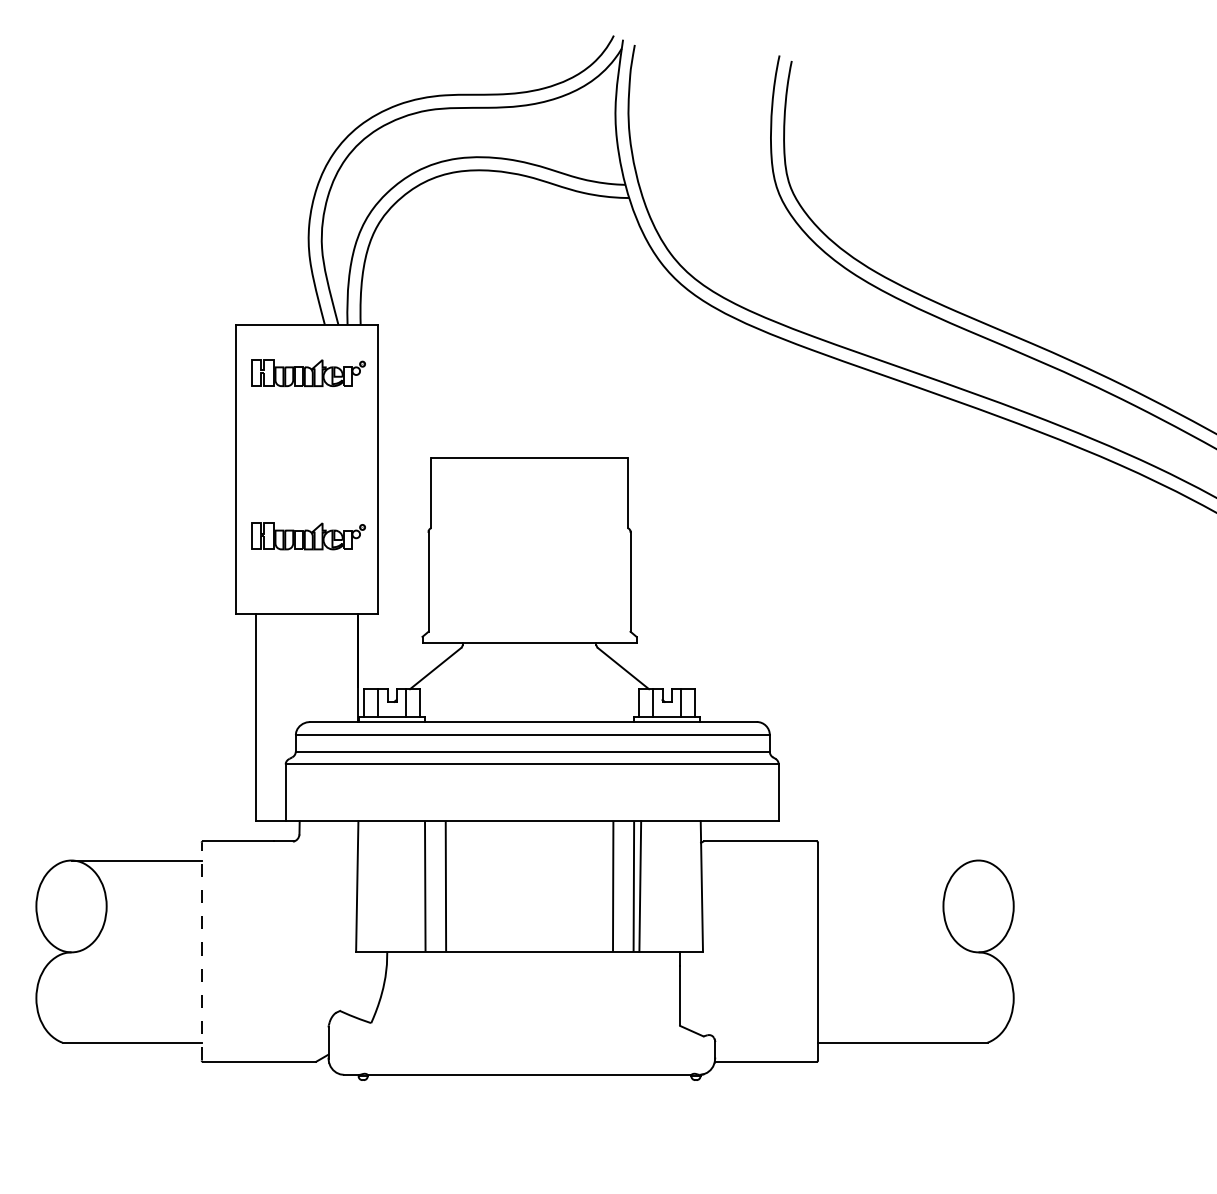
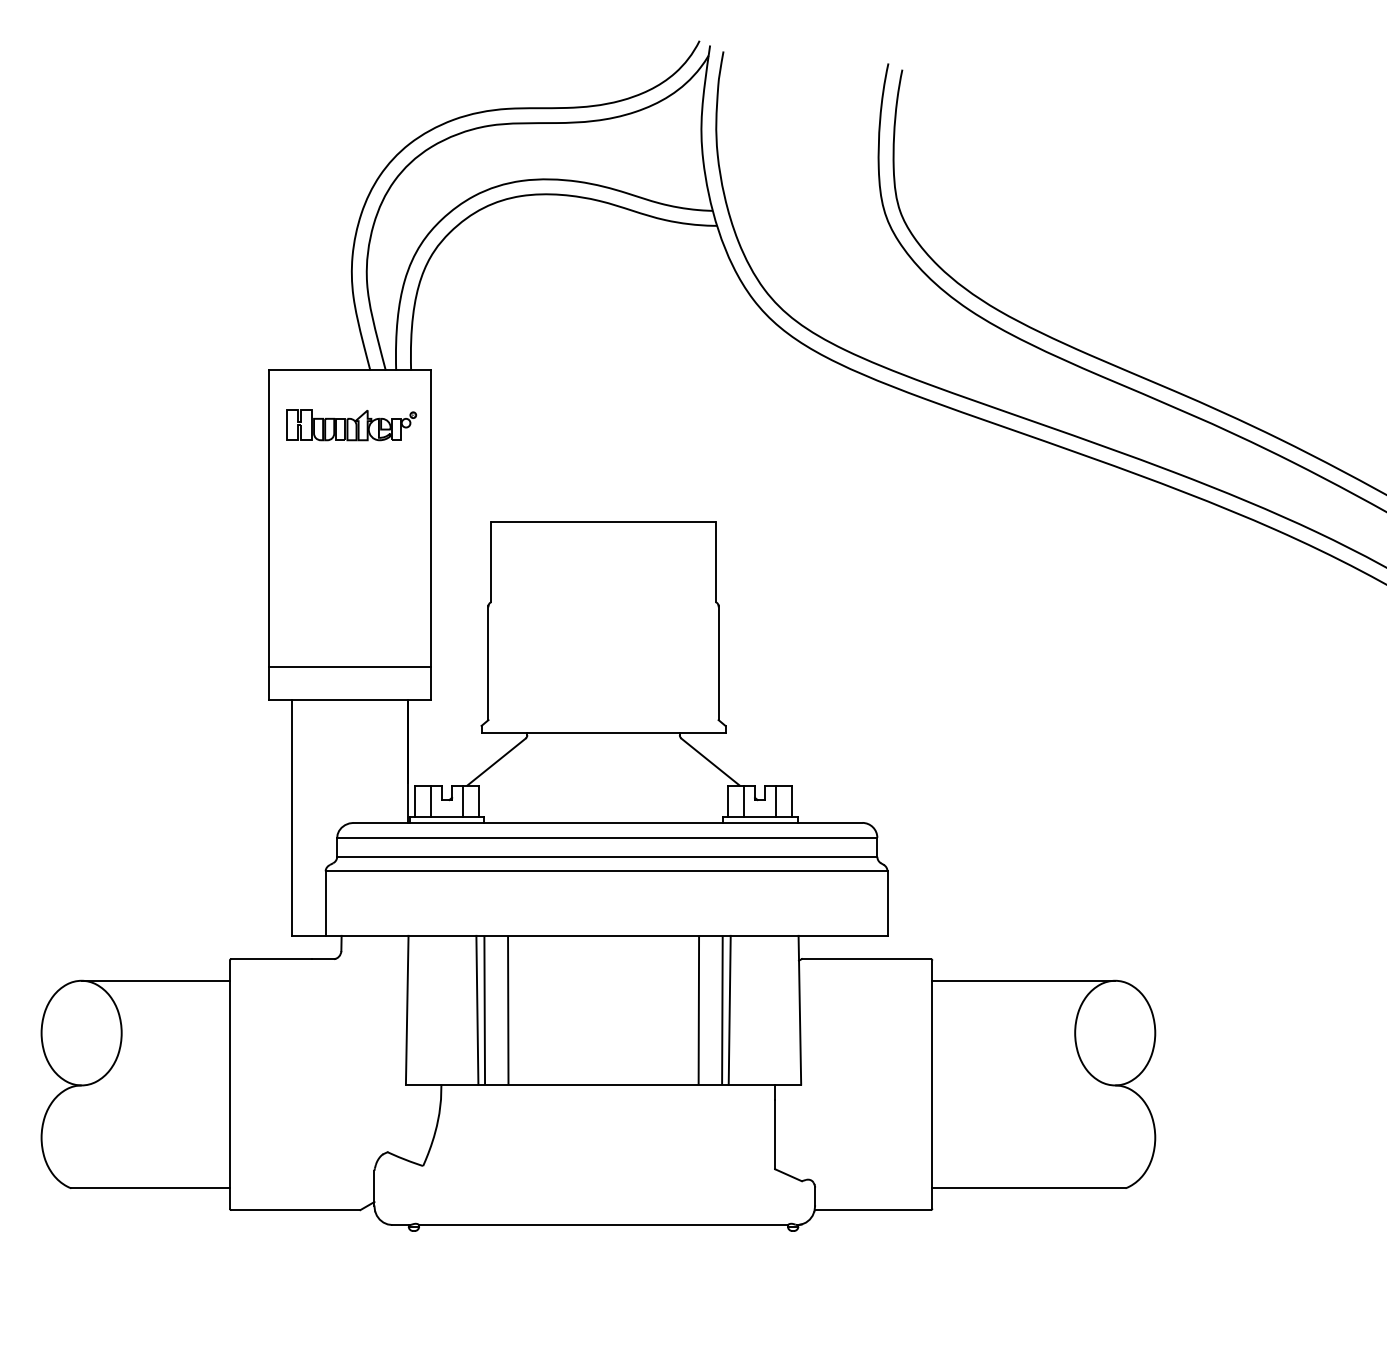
part: (308, 536) -> (351, 611), removed
line: (306, 585) -> (349, 667), added
line: (898, 860) -> (1023, 980), added
line: (418, 885) -> (477, 1009), added
line: (201, 951) -> (229, 1084), dashed -> solid

